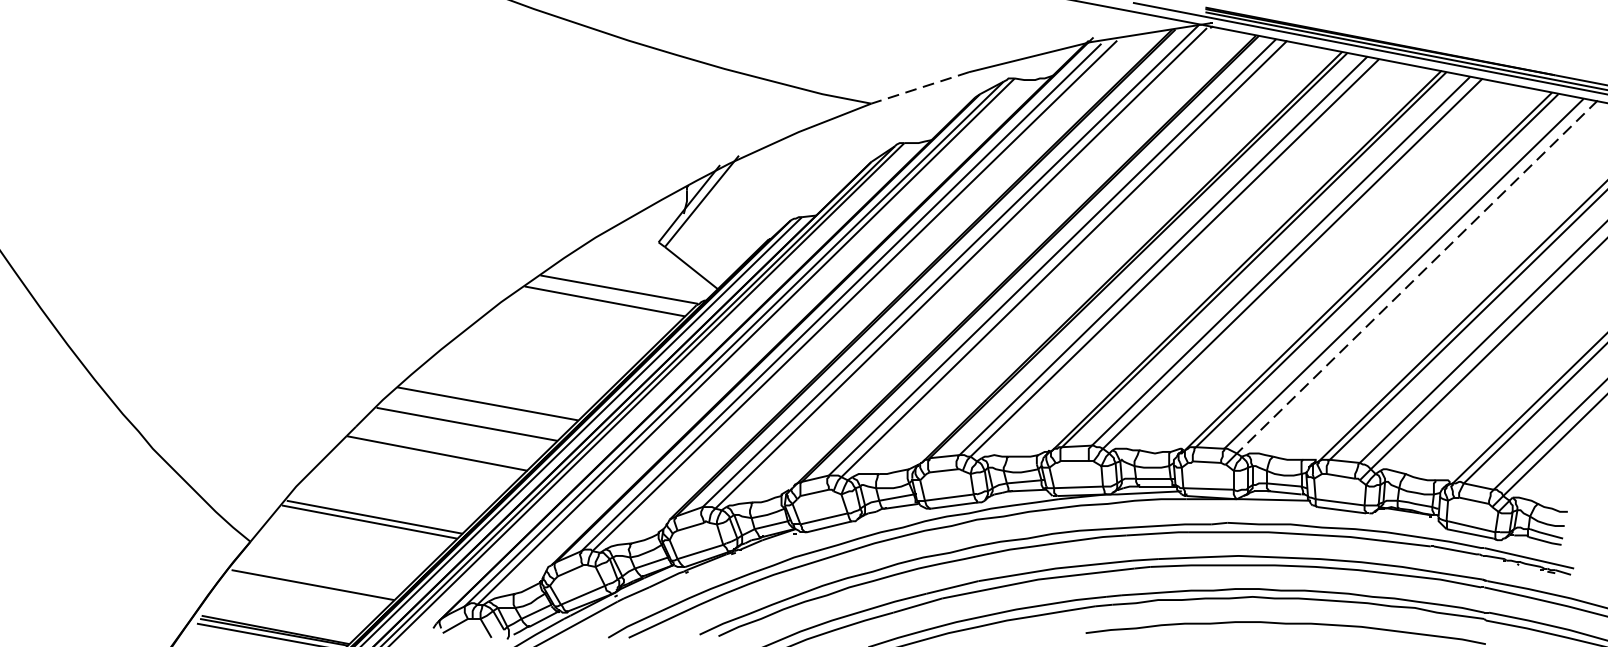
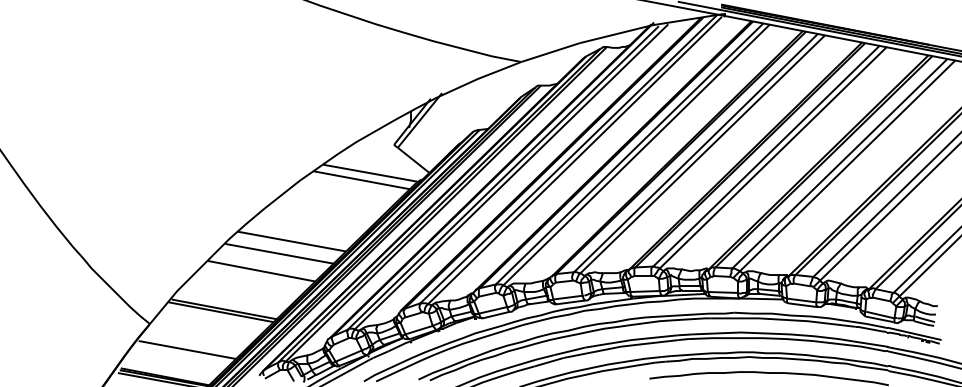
line: (920, 87) -> (550, 52), dashed -> solid
line: (1416, 276) -> (847, 165), dashed -> solid

